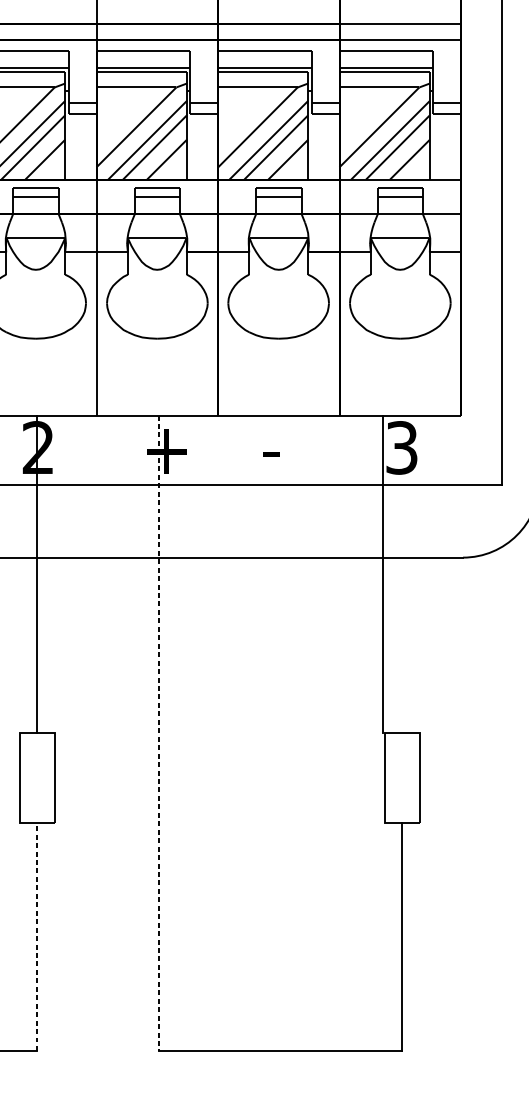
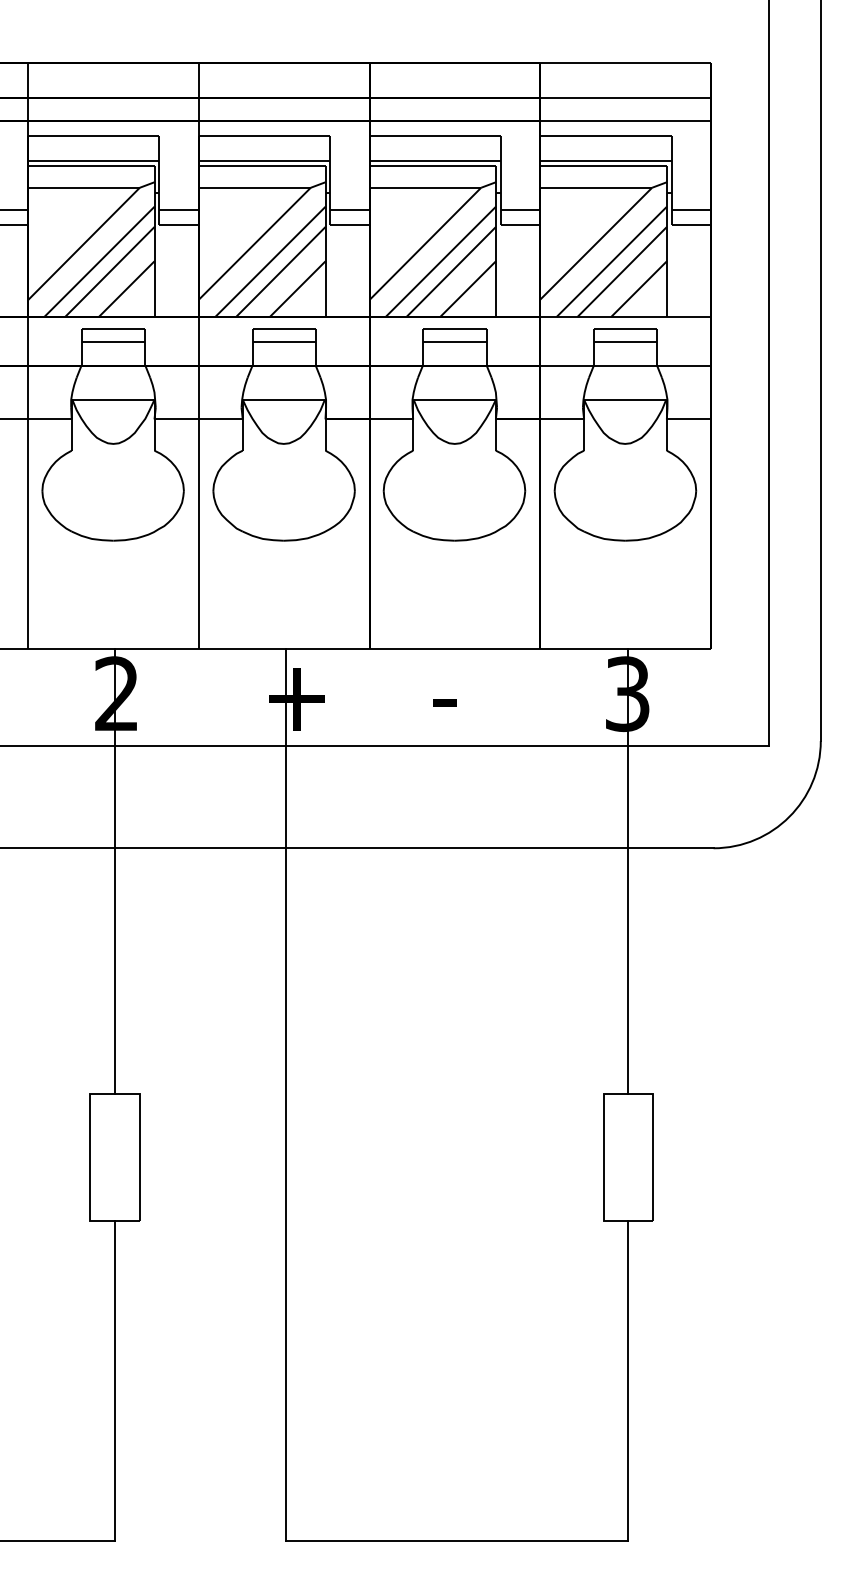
line: (383, 574) -> (628, 871), moved
line: (159, 733) -> (286, 1095), dashed -> solid
line: (37, 936) -> (115, 1380), dashed -> solid

